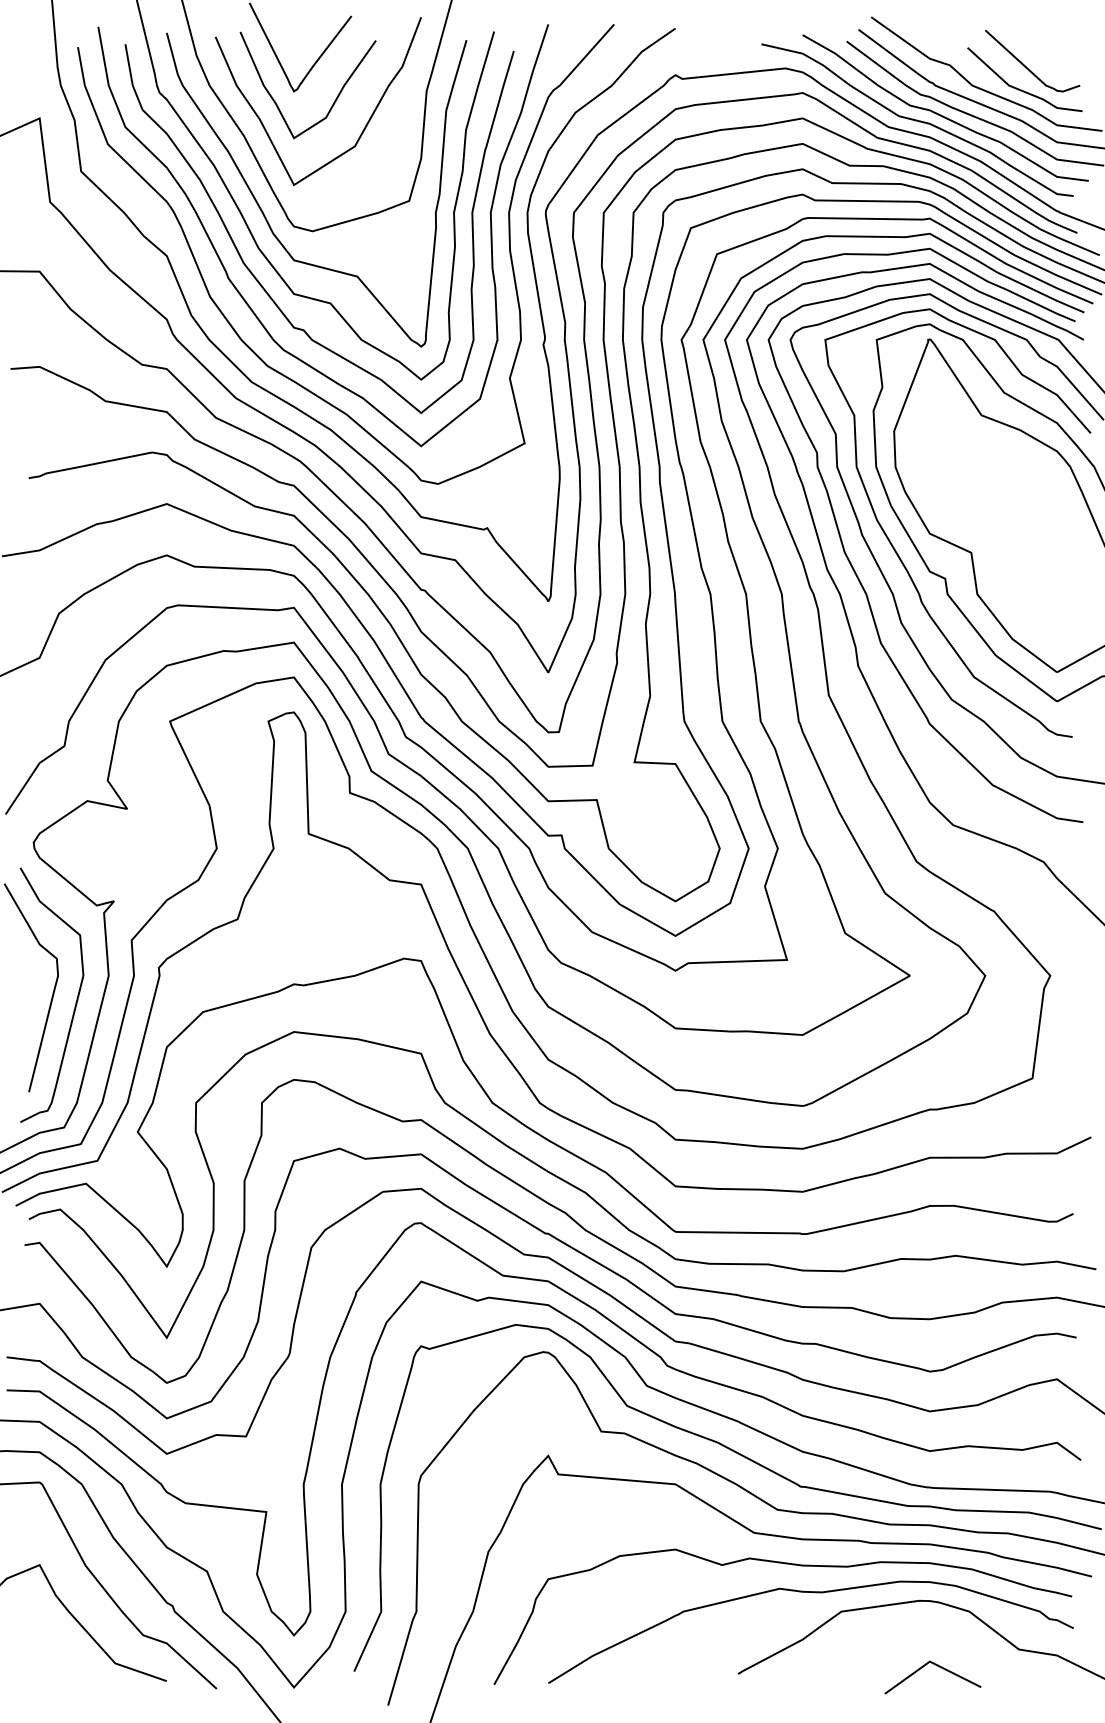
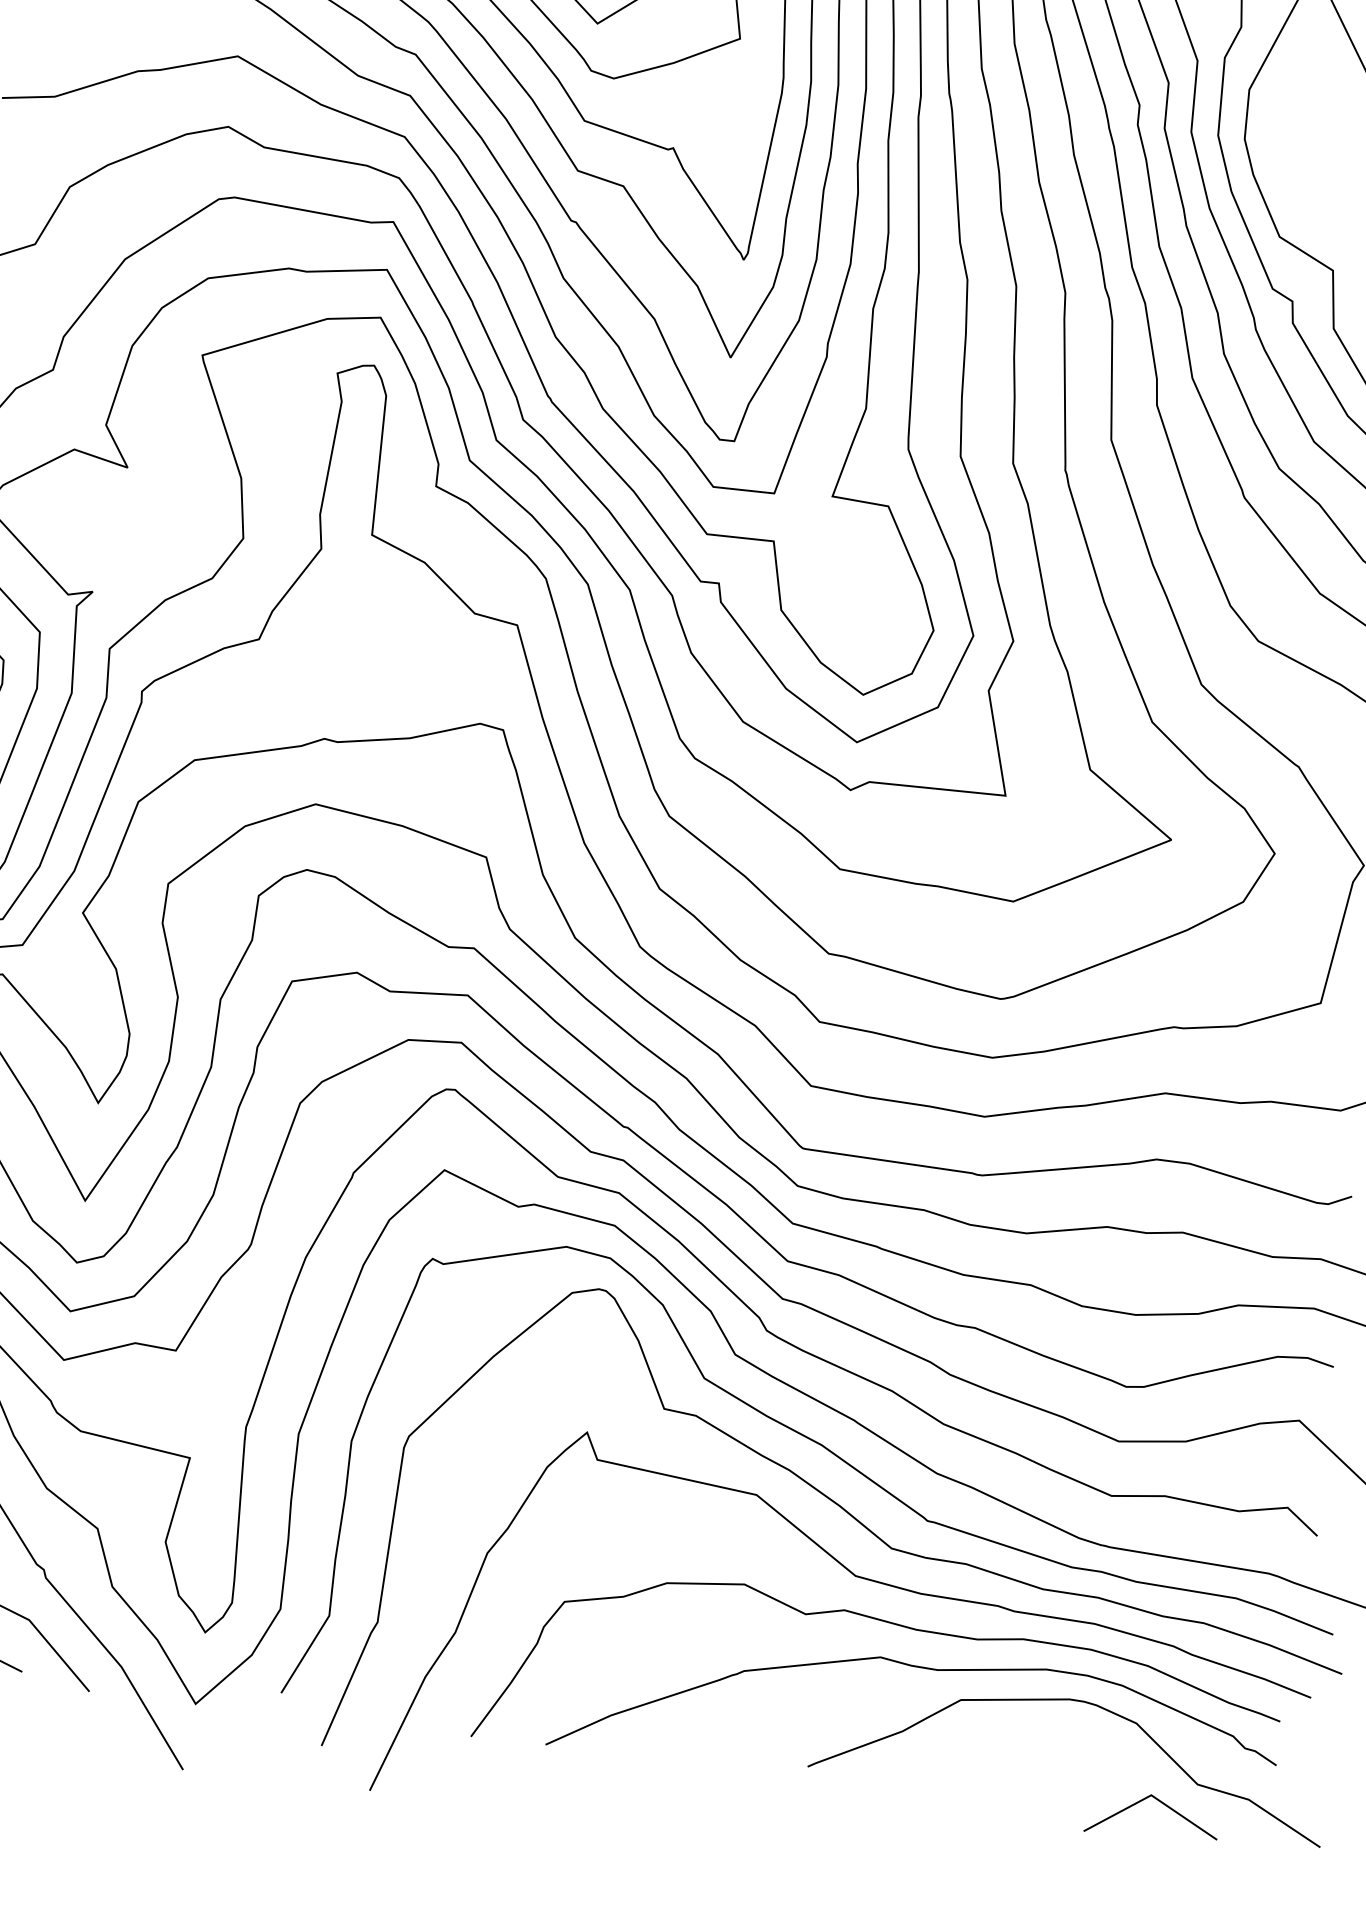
line: (937, 1666) -> (1160, 1803), moved

